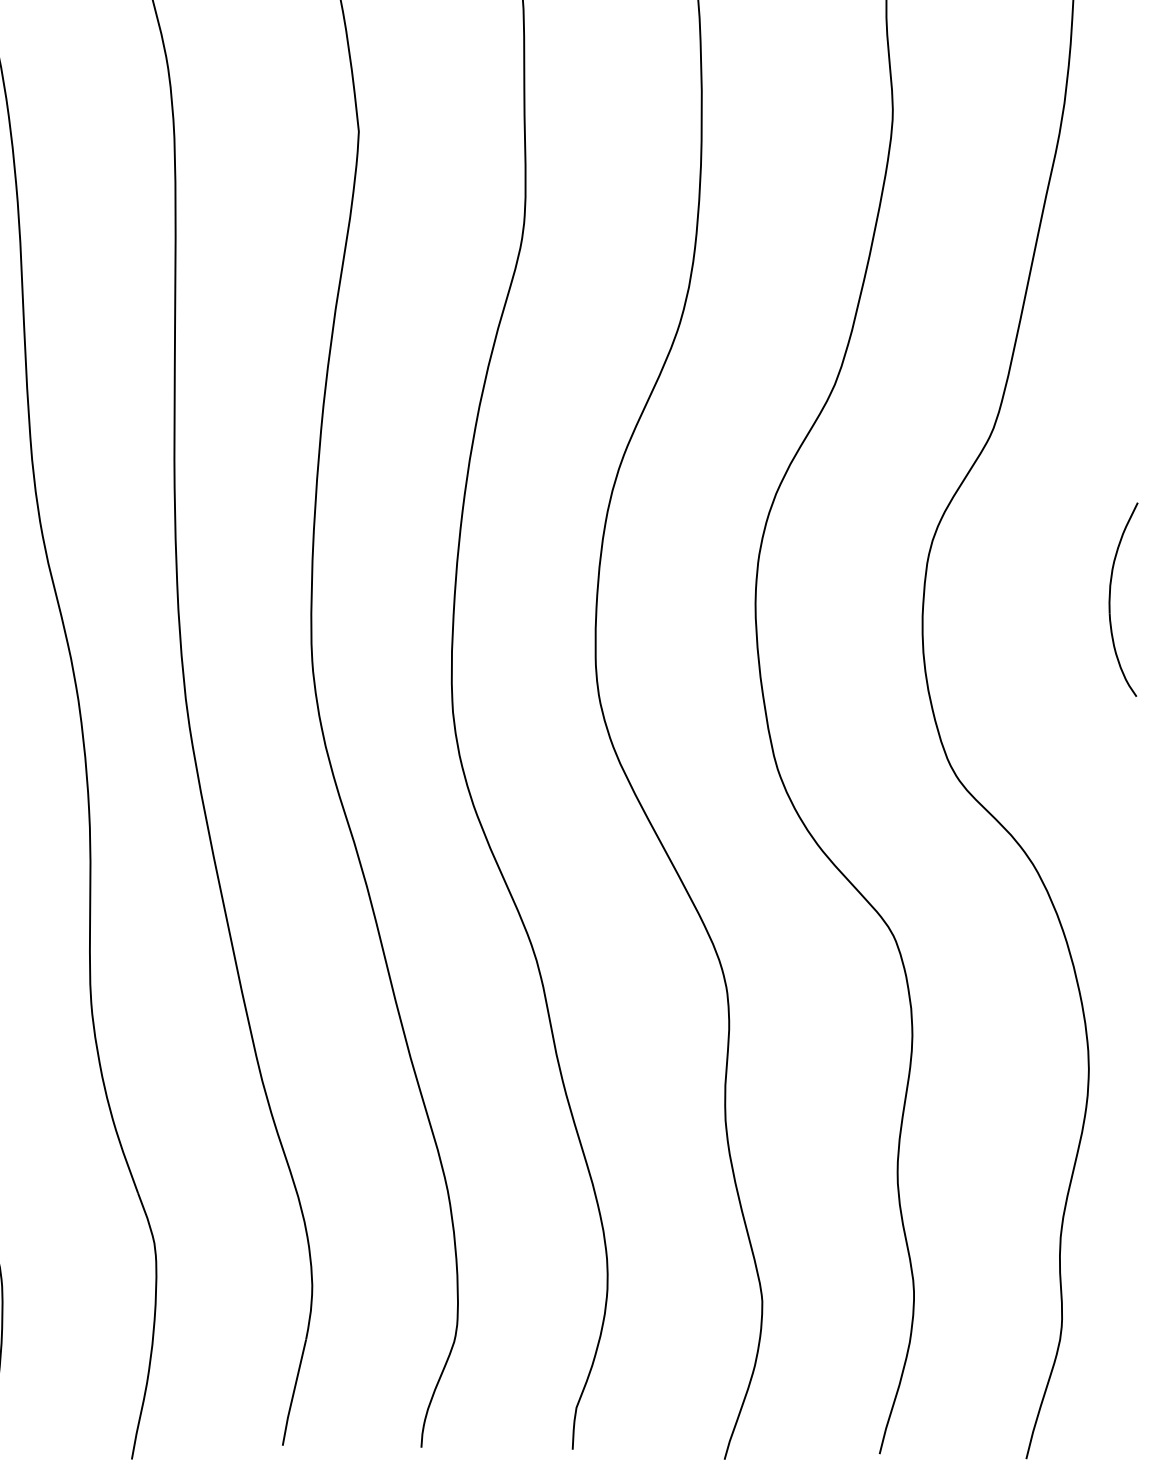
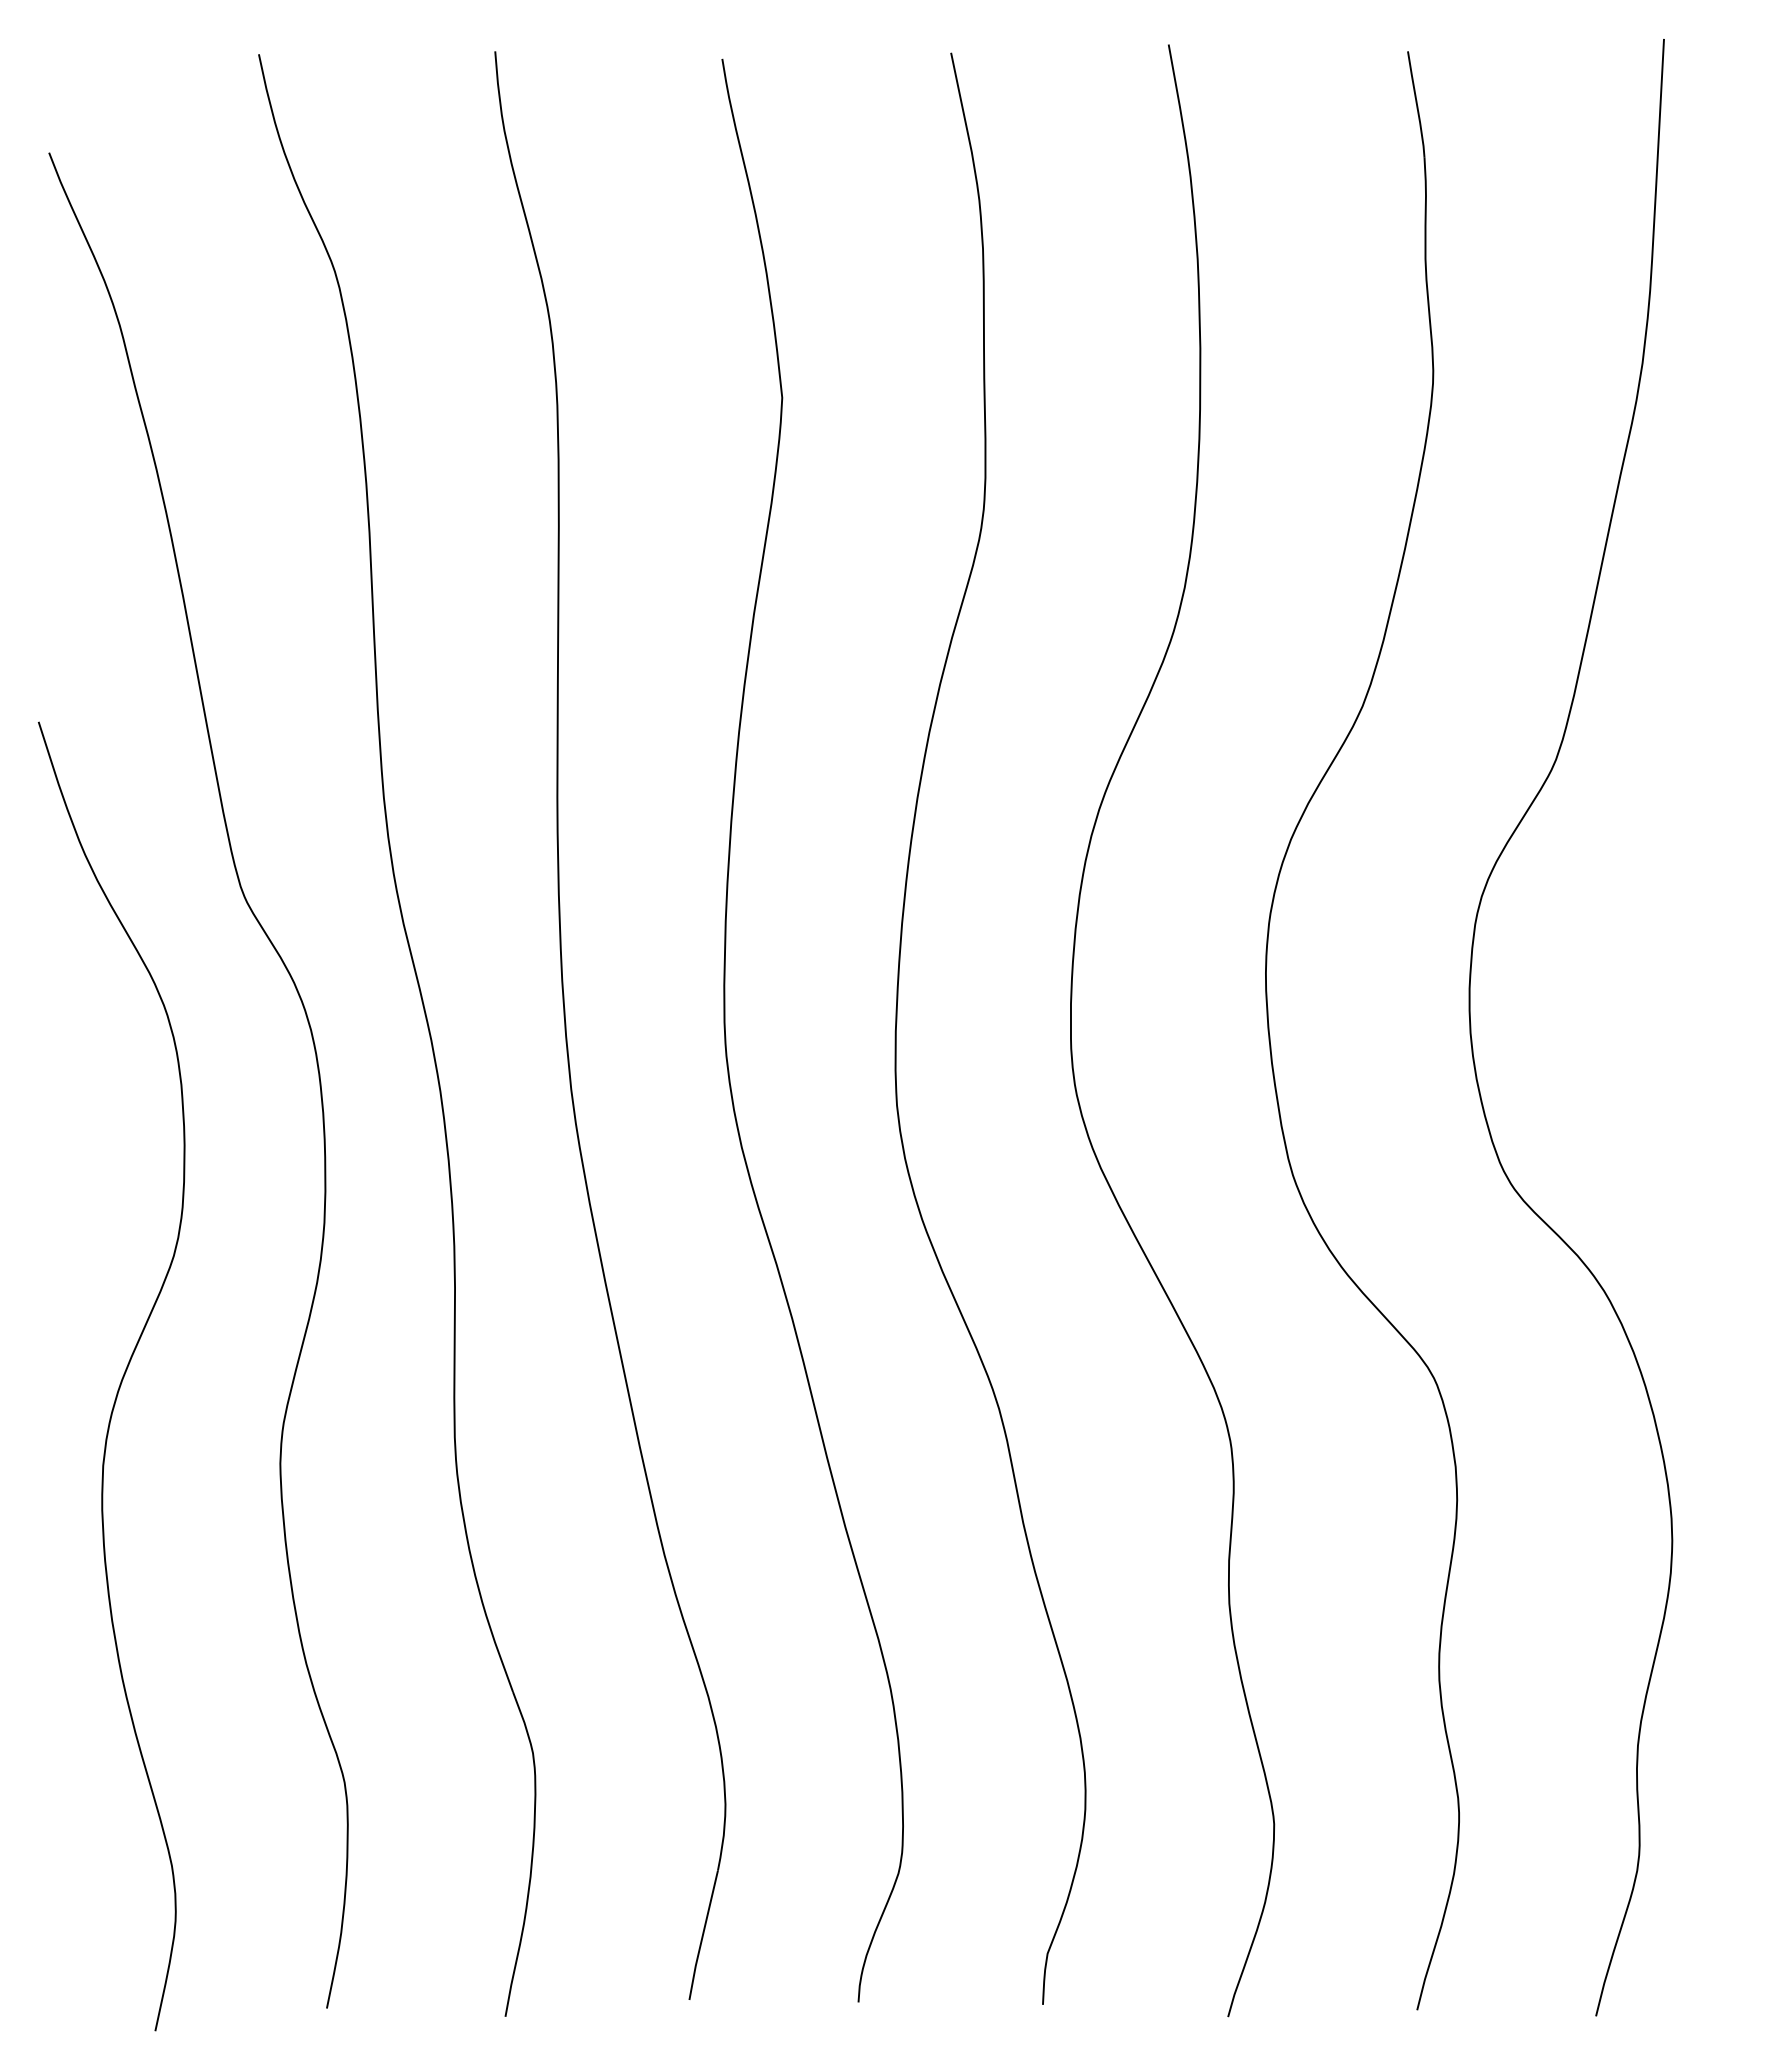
part: (1110, 599) -> (1698, 968), removed

